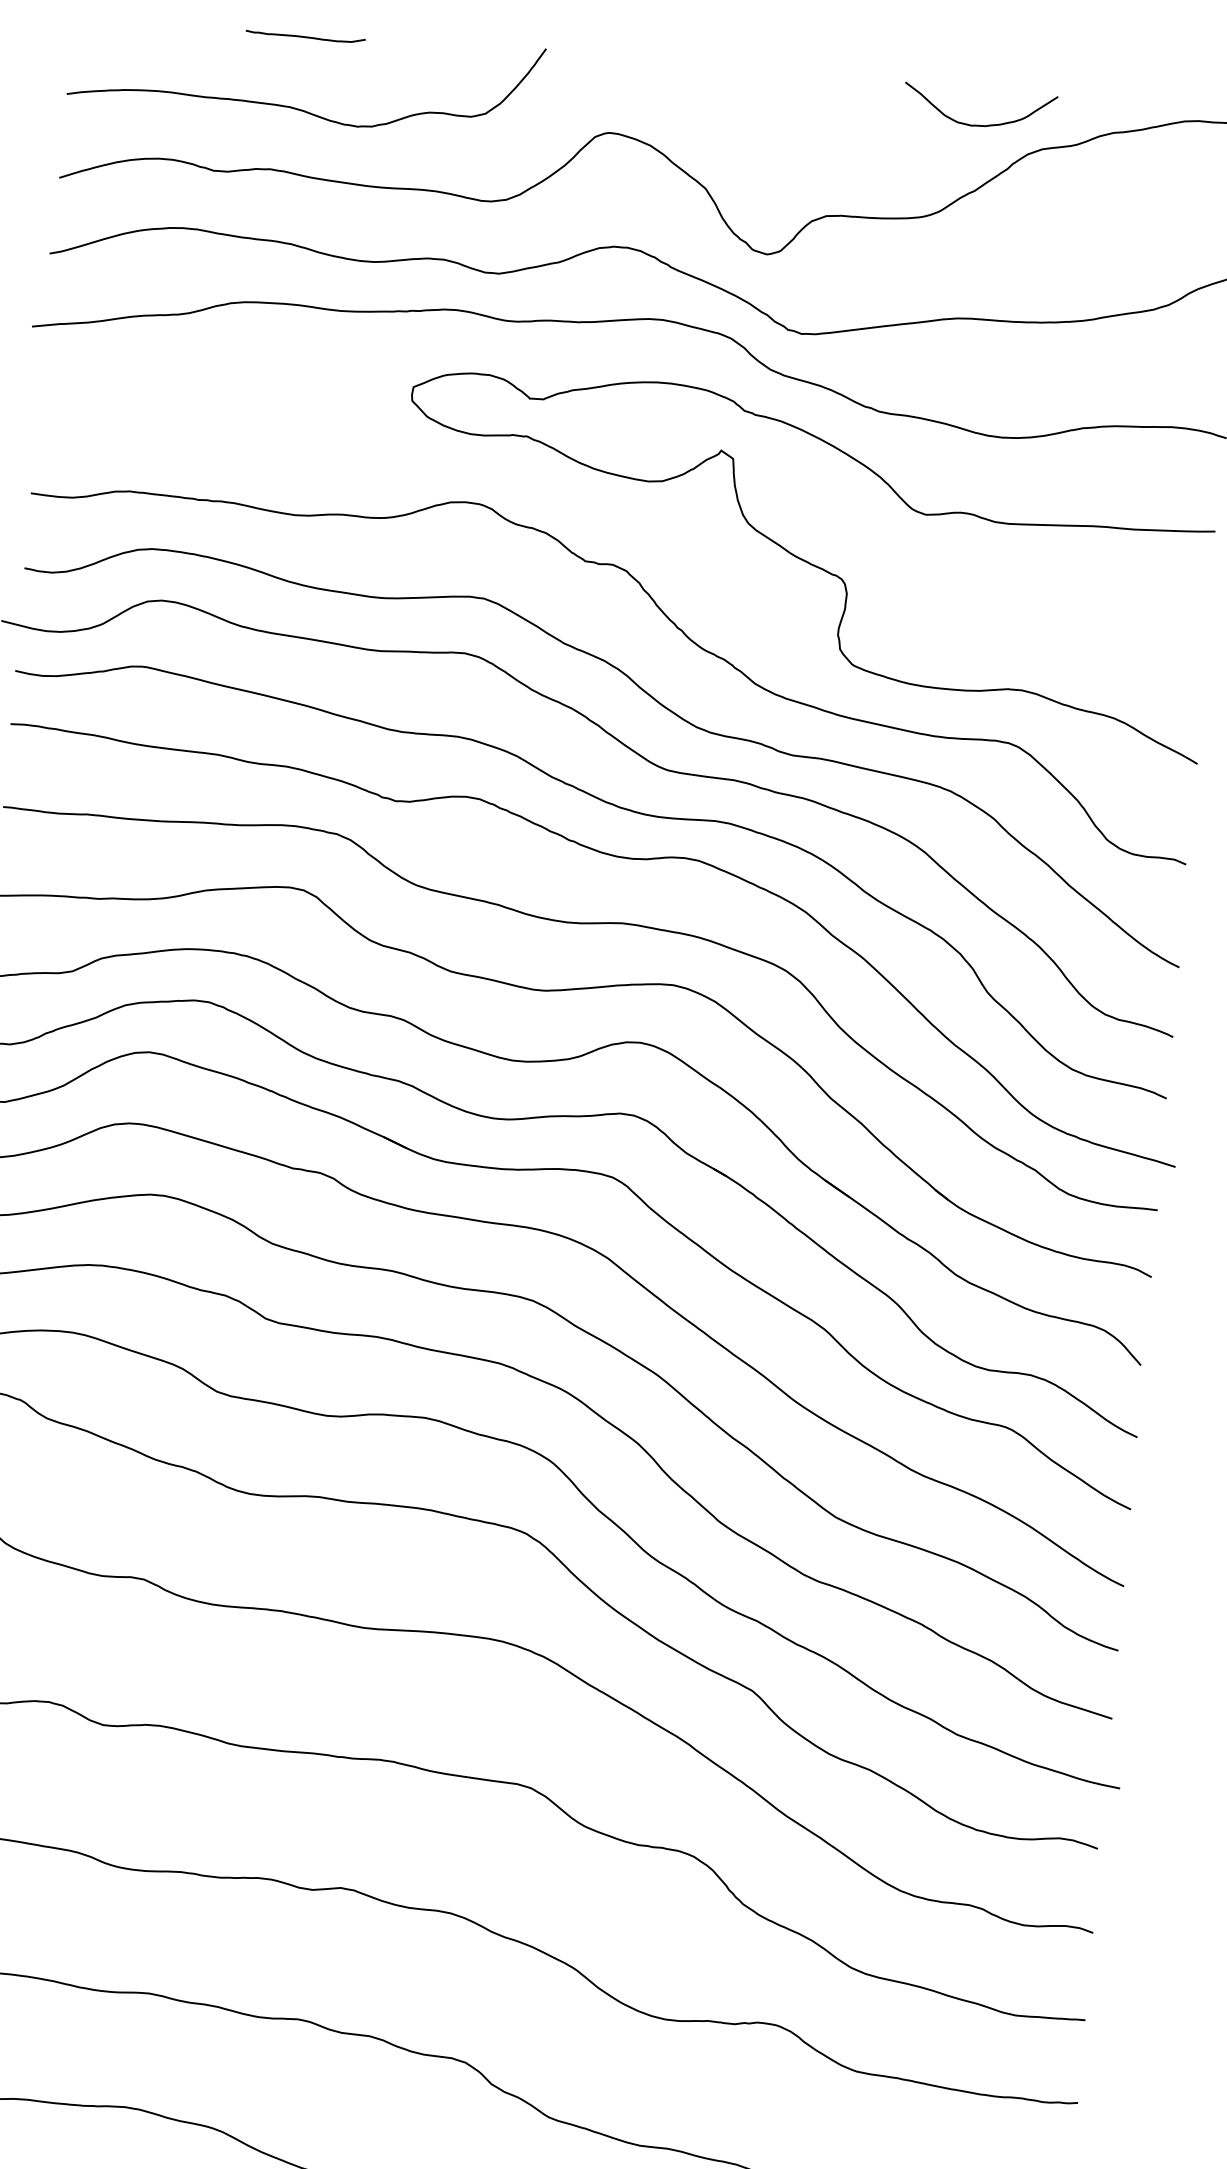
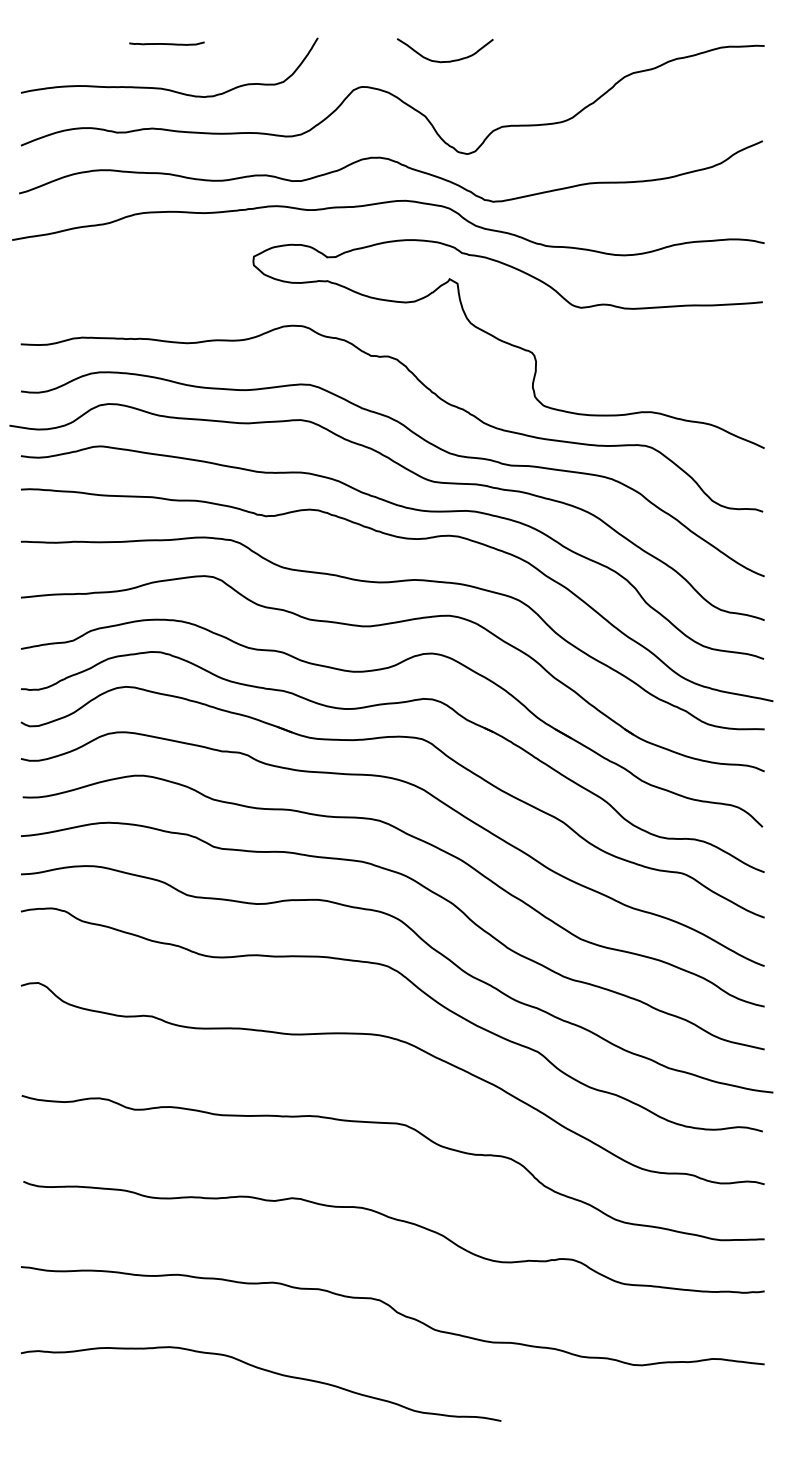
curve: (983, 123) -> (448, 60), moved

